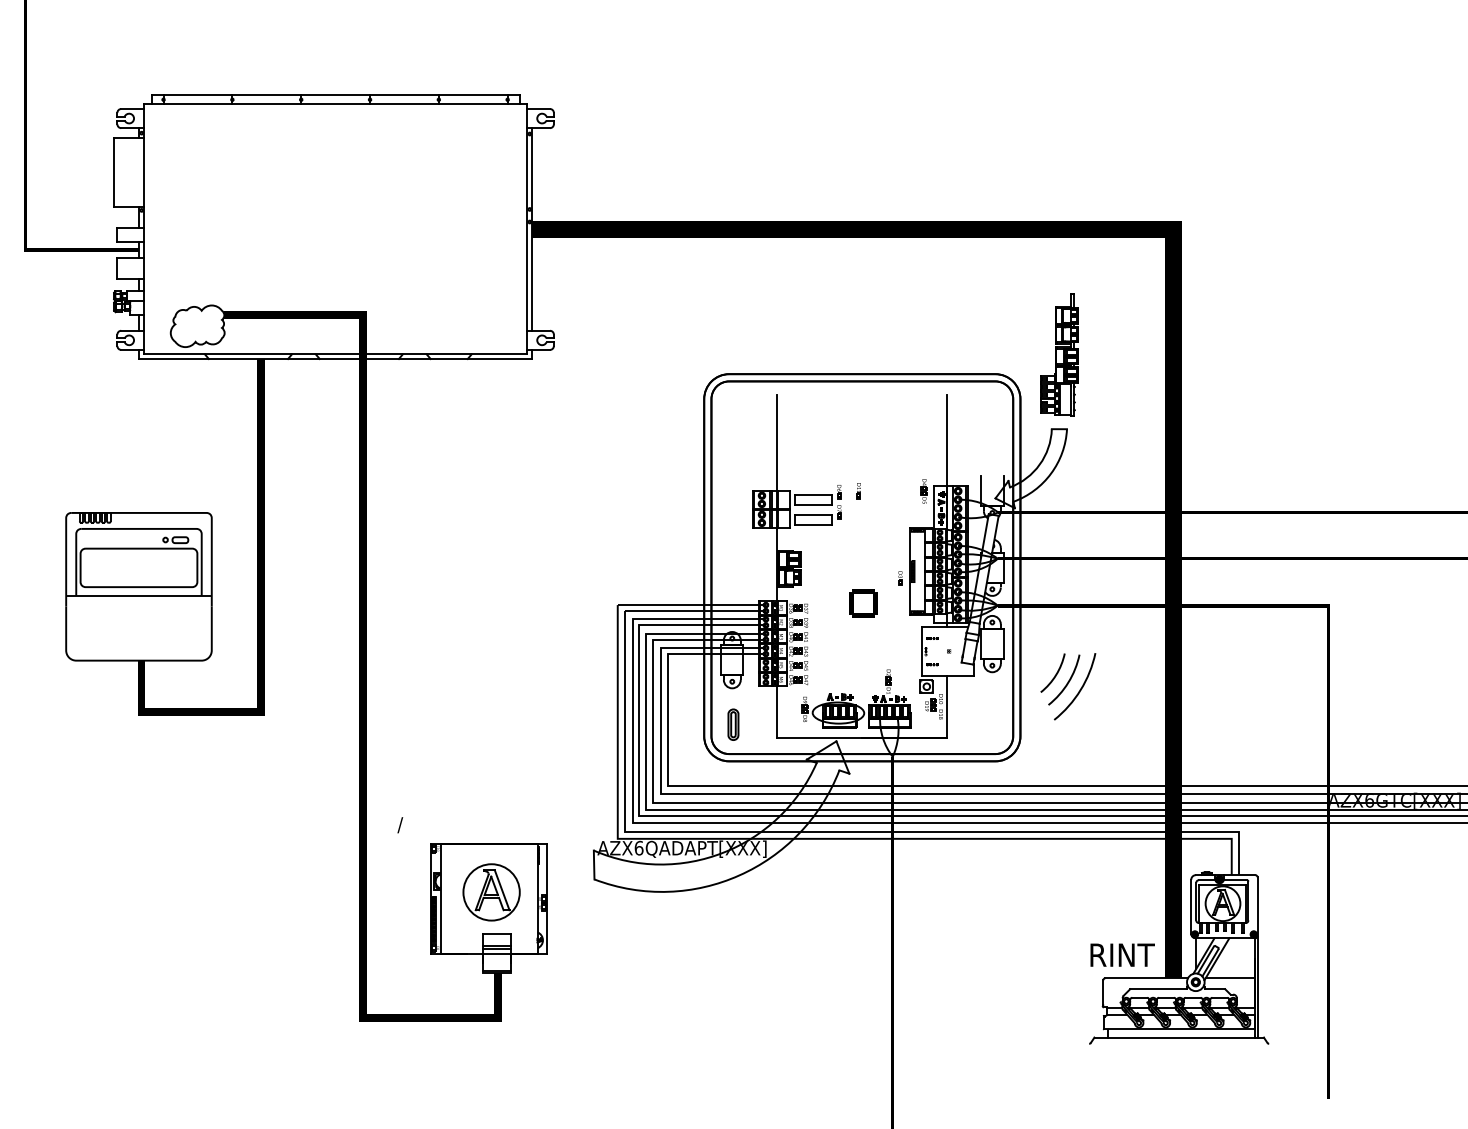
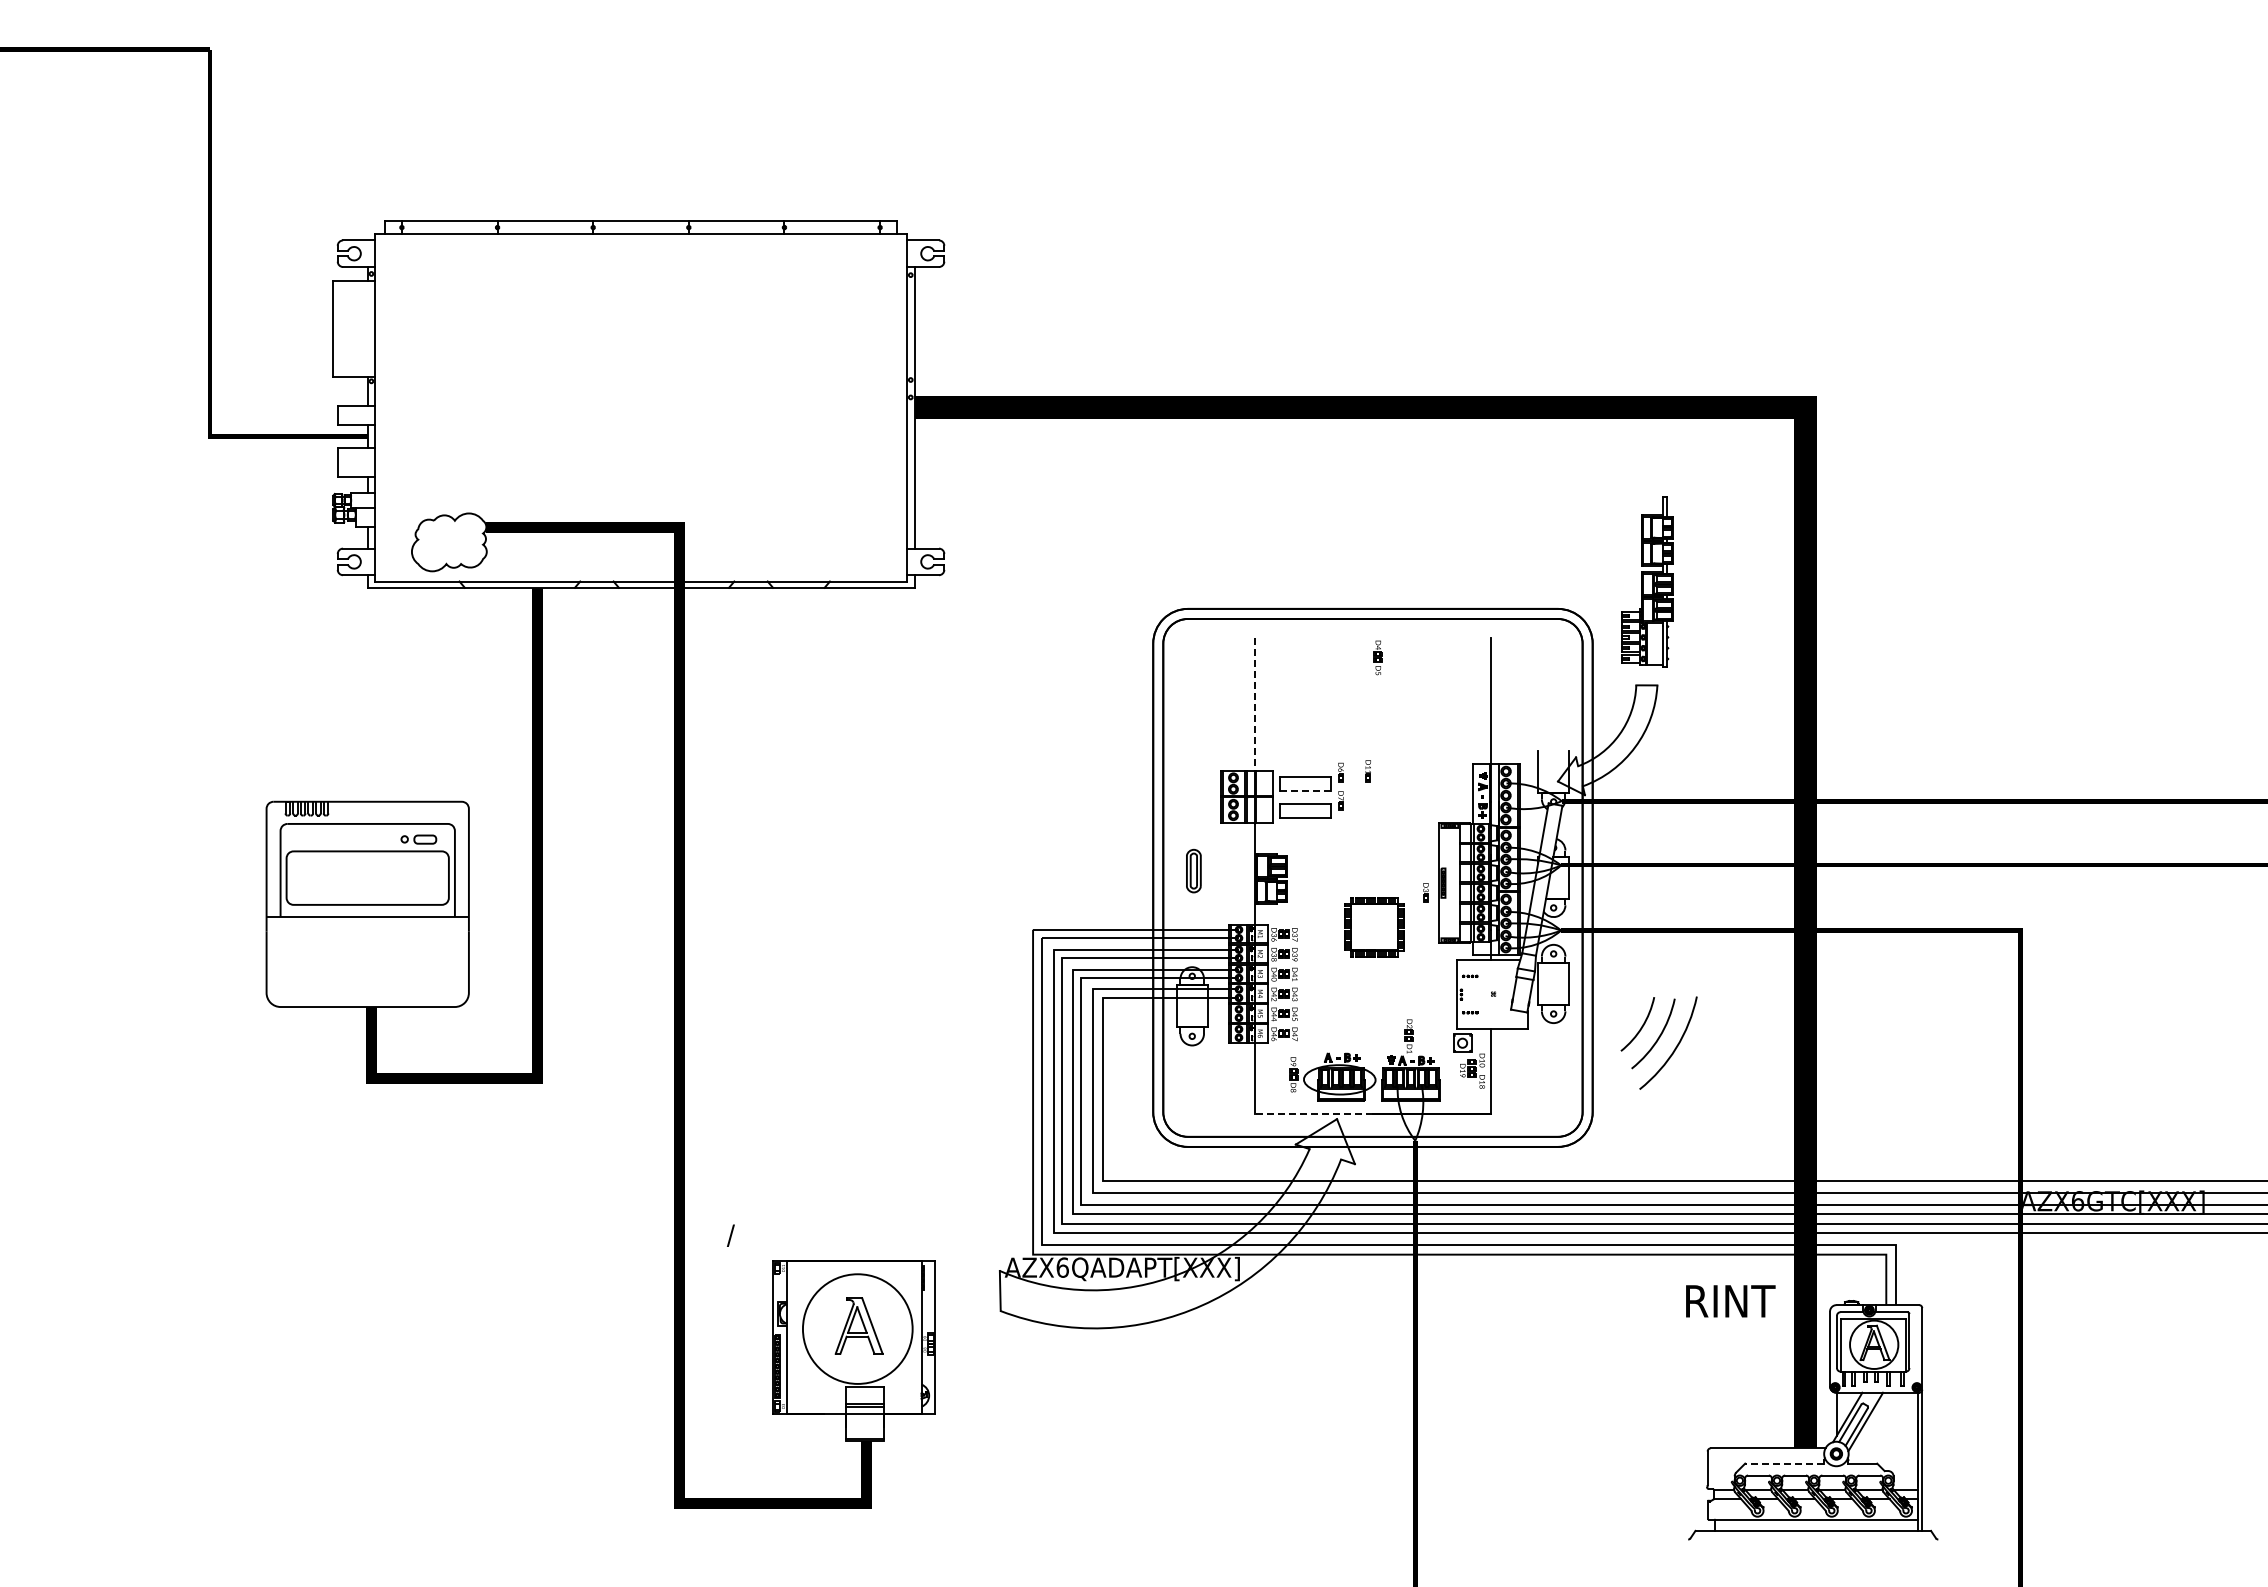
line: (777, 442) -> (1254, 704), solid -> dashed
part: (923, 491) -> (1377, 657), moved
line: (813, 504) -> (1305, 790), solid -> dashed
part: (863, 603) -> (1374, 927), size x1.6
part: (733, 724) -> (1193, 870), moved
line: (819, 737) -> (1313, 1114), solid -> dashed
circle: (491, 891) -> (857, 1328), size x1.4
text: (1122, 955) -> (1730, 1301), moved
line: (1230, 978) -> (1884, 1448), removed
line: (1158, 989) -> (1784, 1463), solid -> dashed

